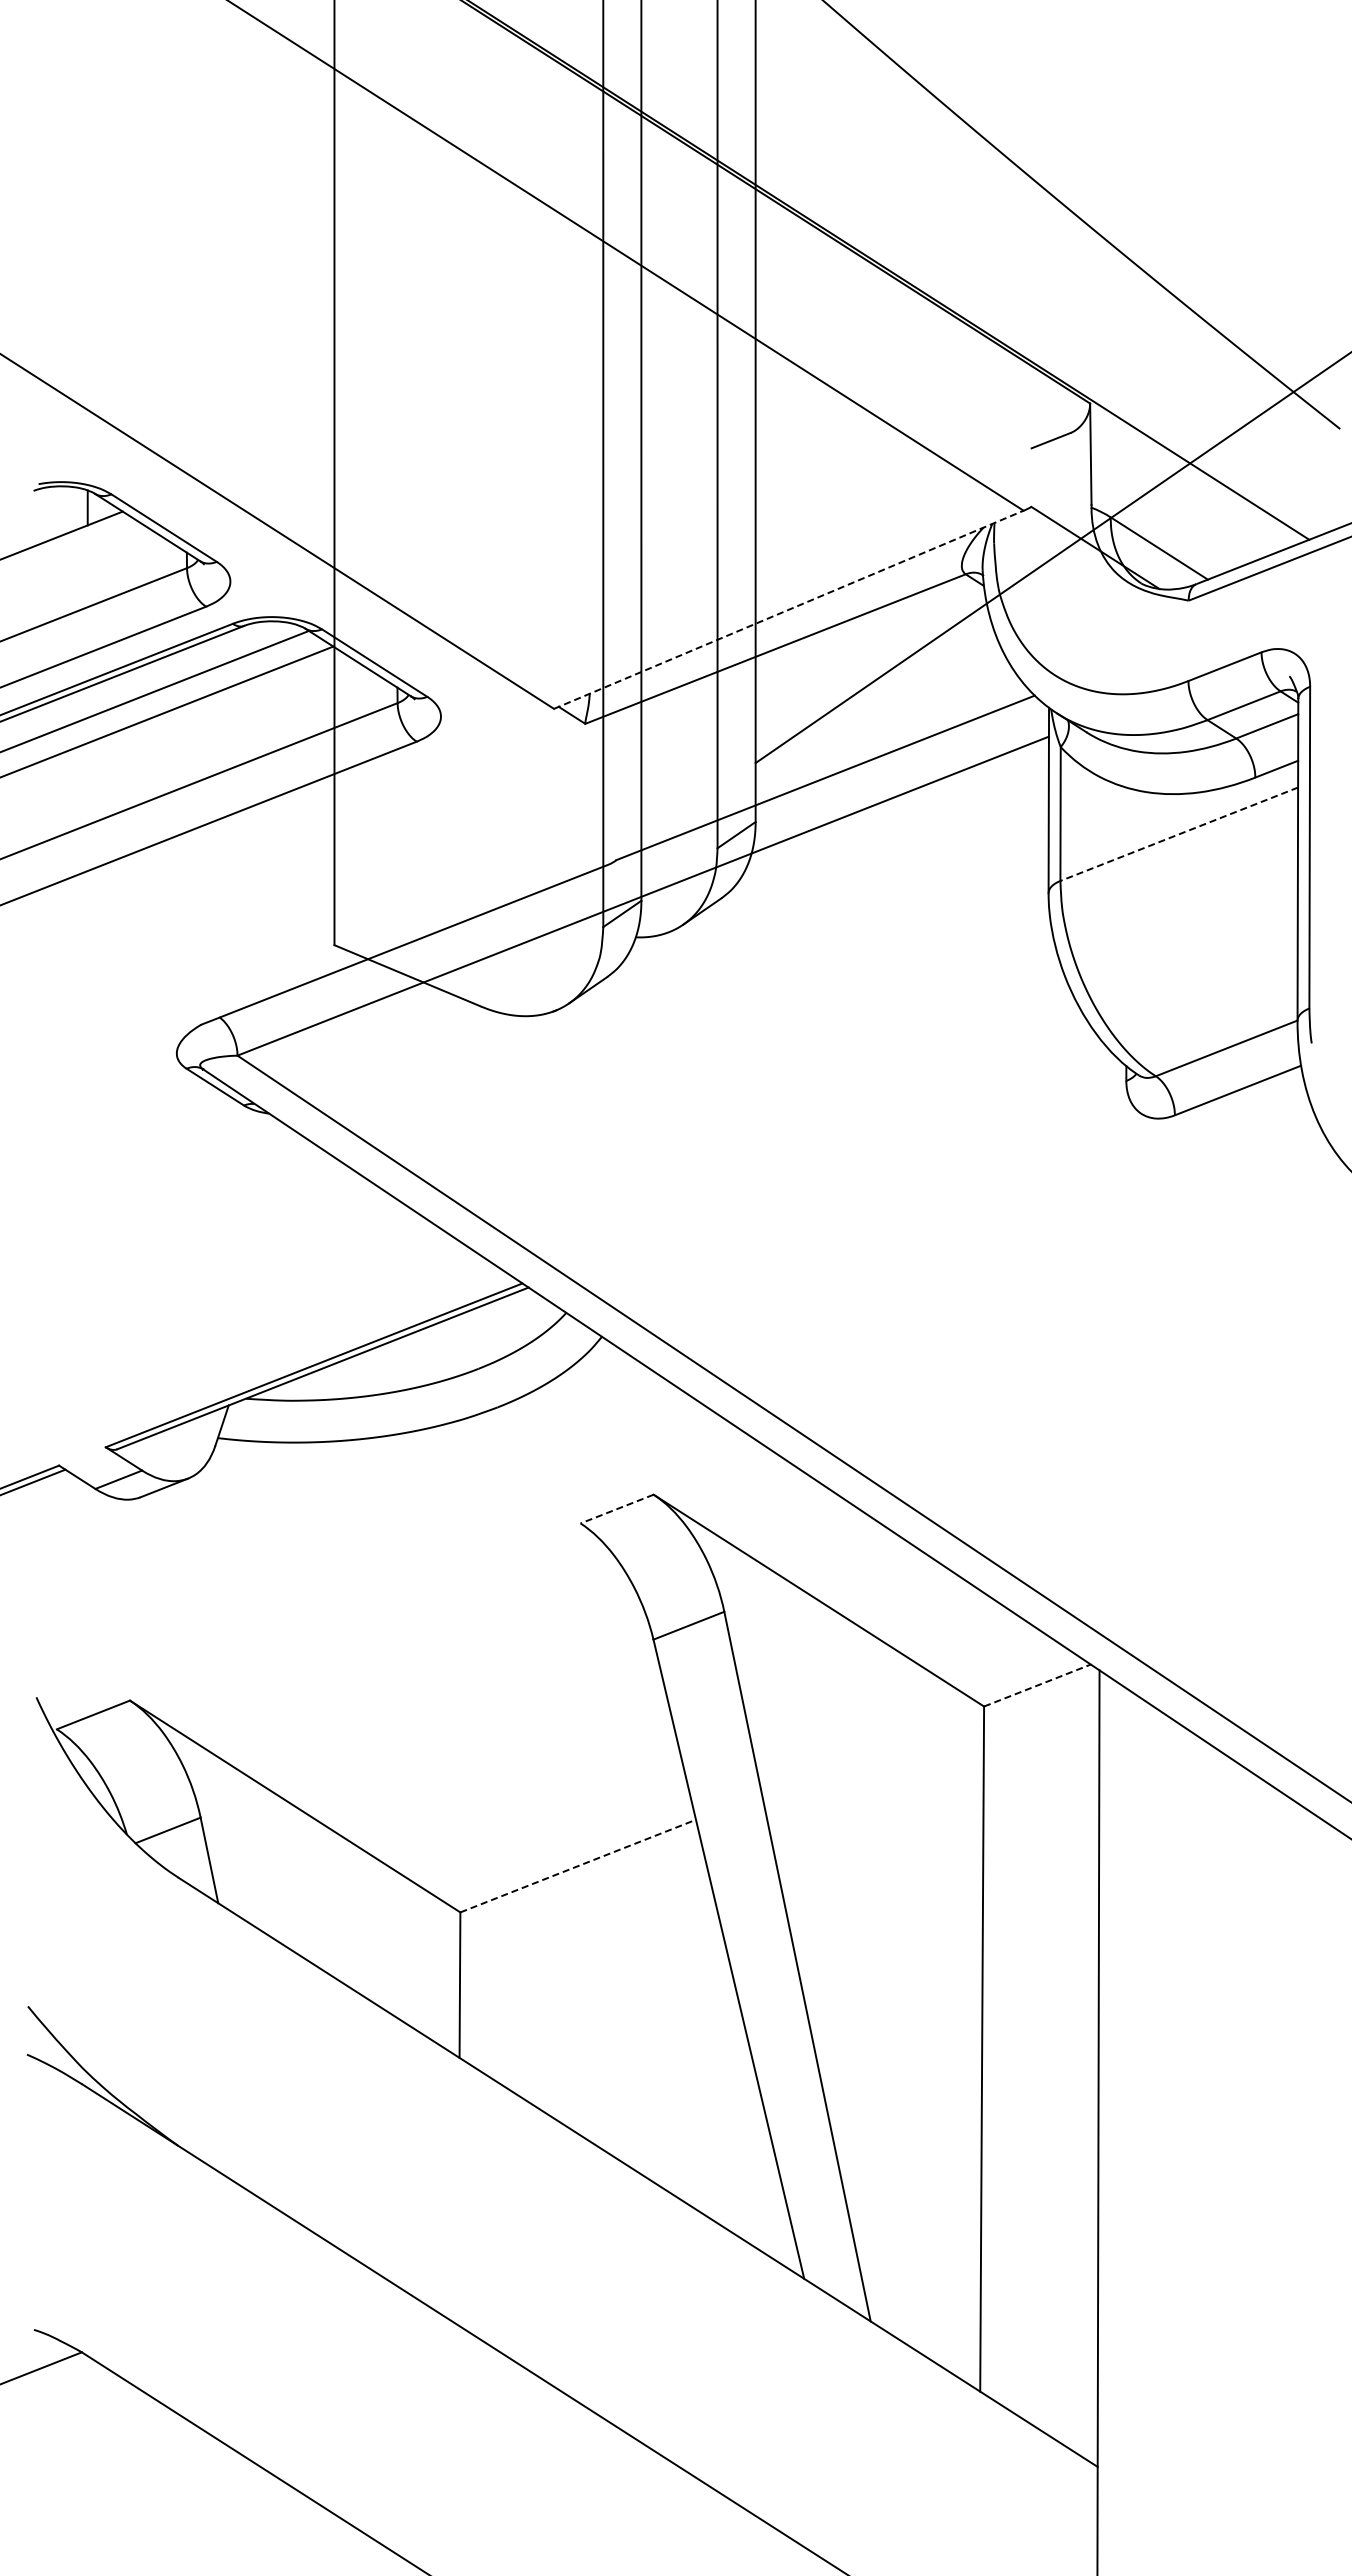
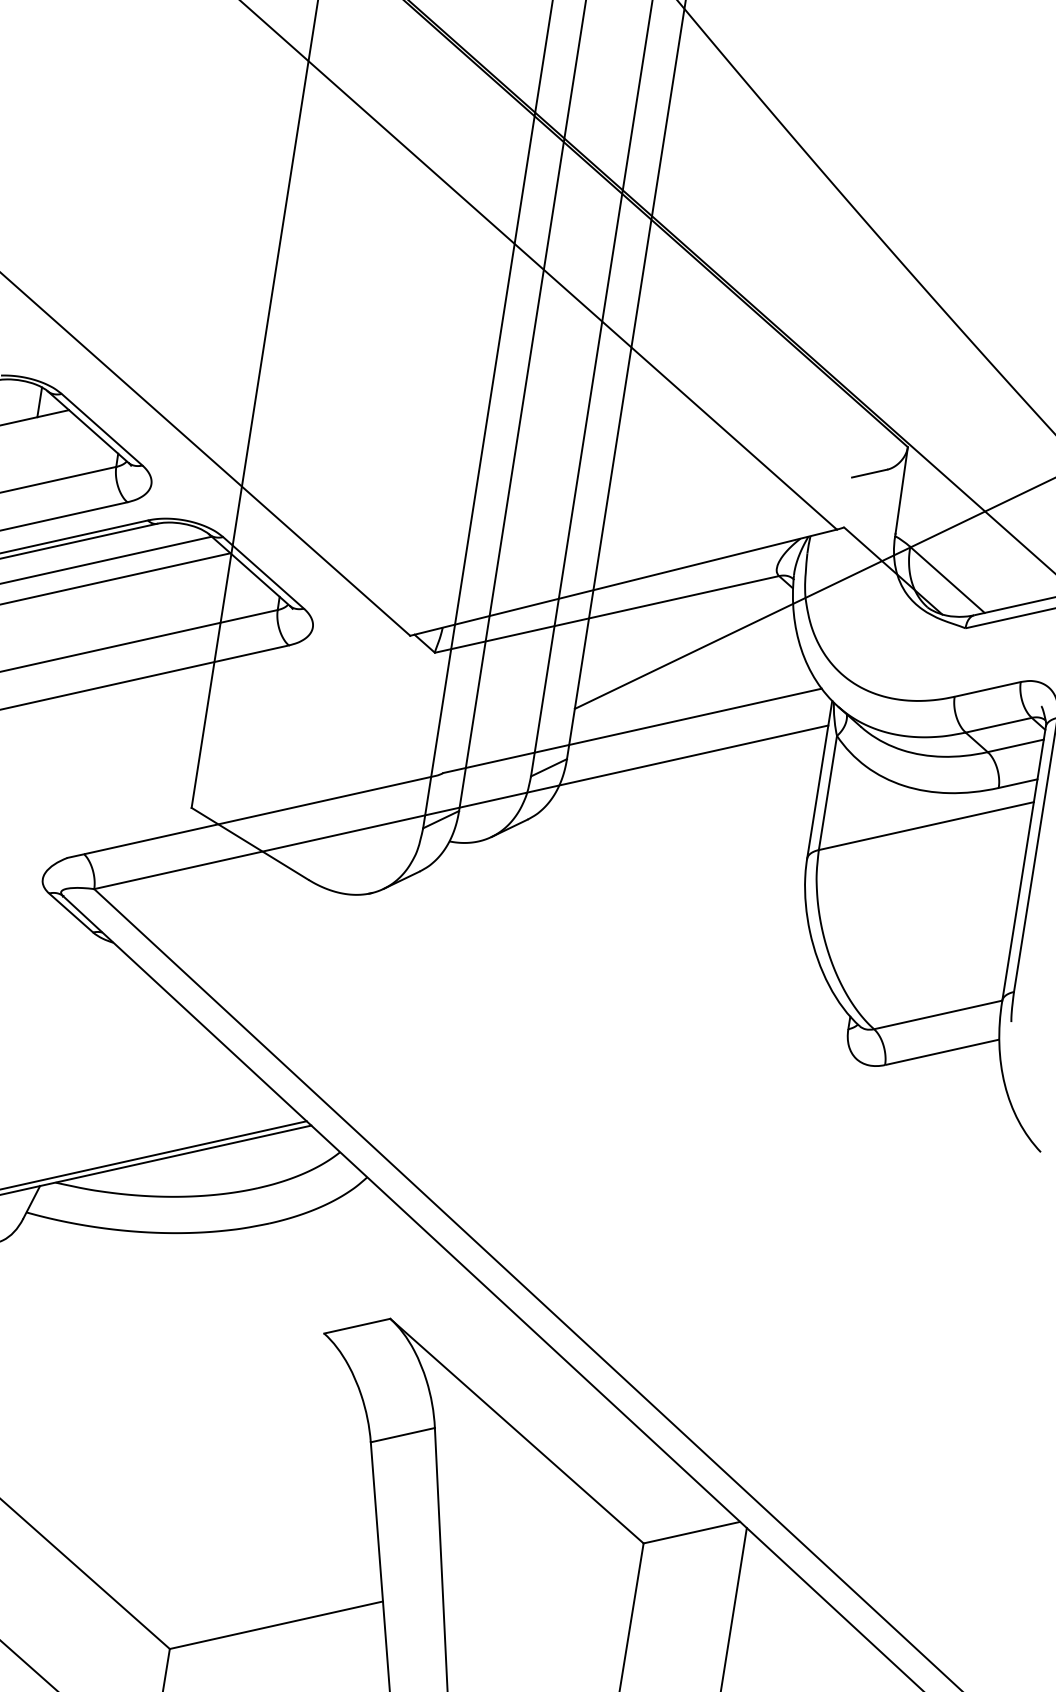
line: (788, 609) -> (623, 582), dashed -> solid
line: (1179, 834) -> (926, 826), dashed -> solid
line: (616, 1509) -> (356, 1326), dashed -> solid
line: (1037, 1685) -> (691, 1532), dashed -> solid
line: (578, 1866) -> (276, 1625), dashed -> solid

